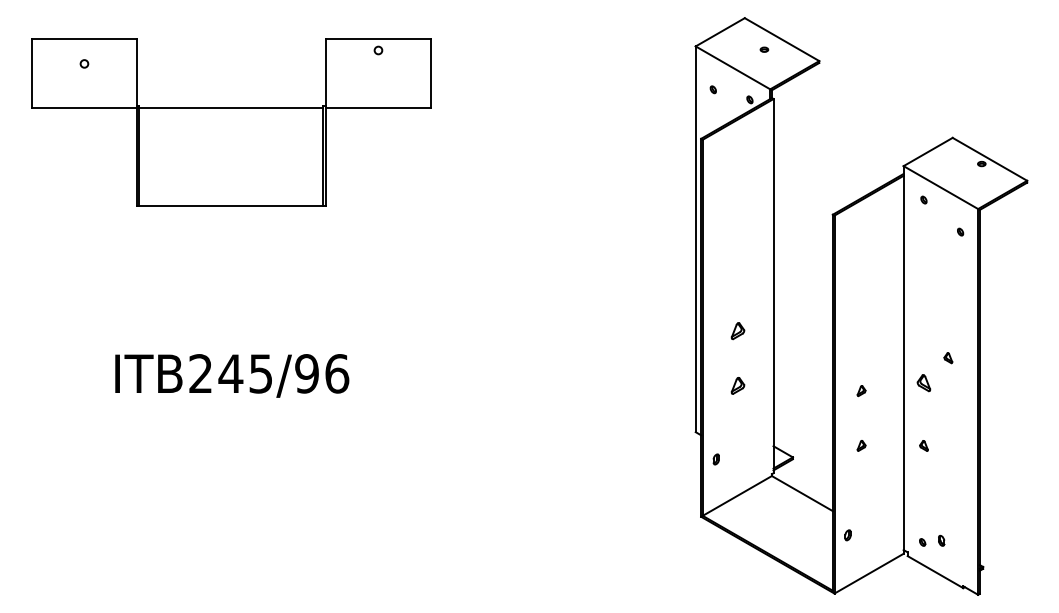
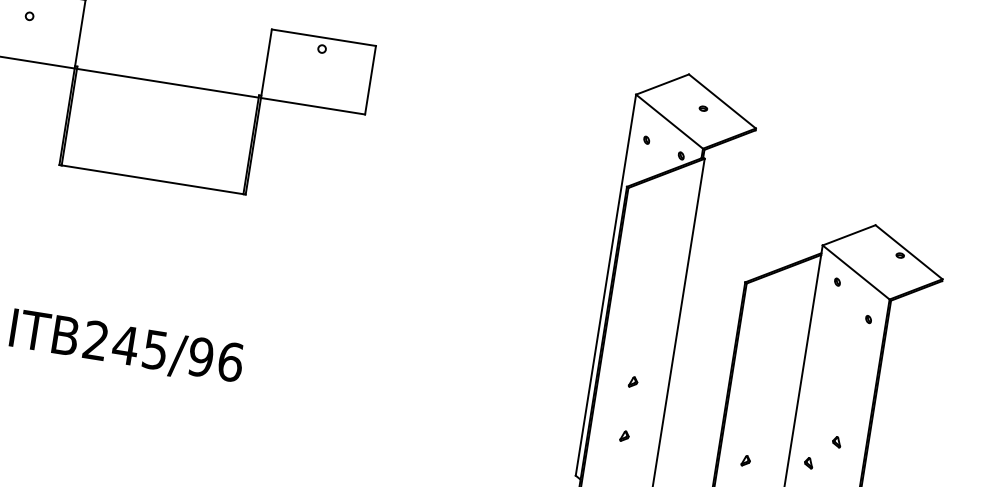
part: (737, 330) -> (632, 381), size x0.62
part: (923, 383) -> (808, 463), size x0.62
part: (737, 385) -> (624, 436), size x0.62

